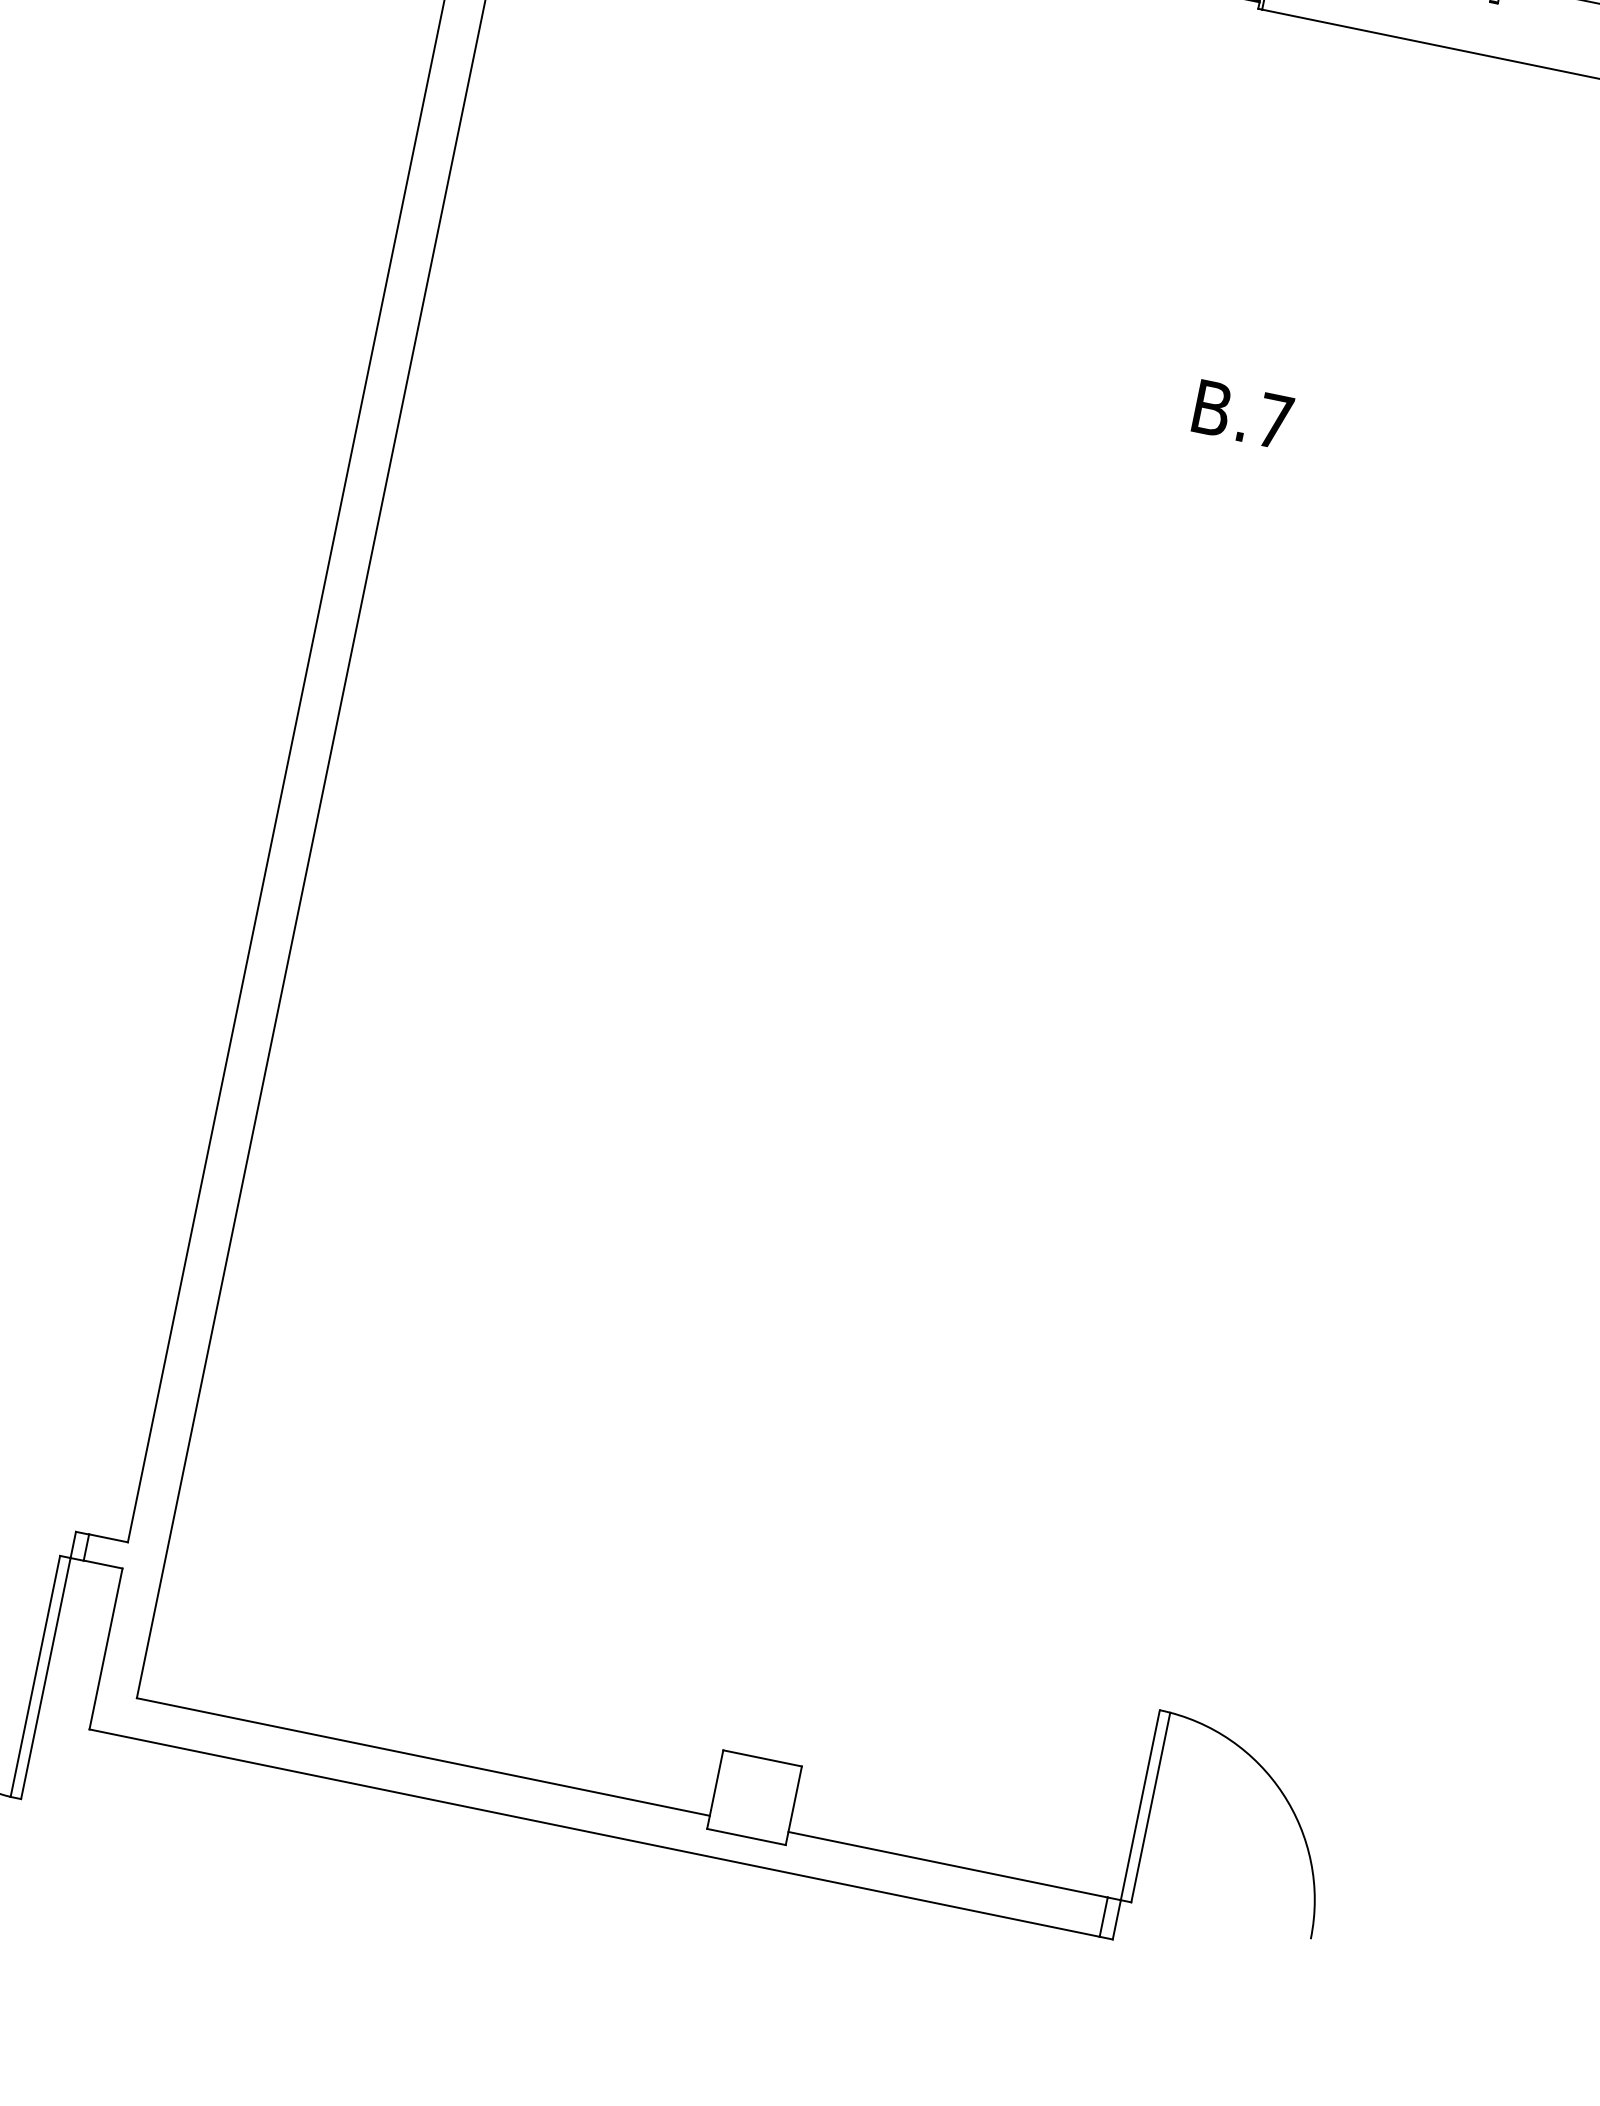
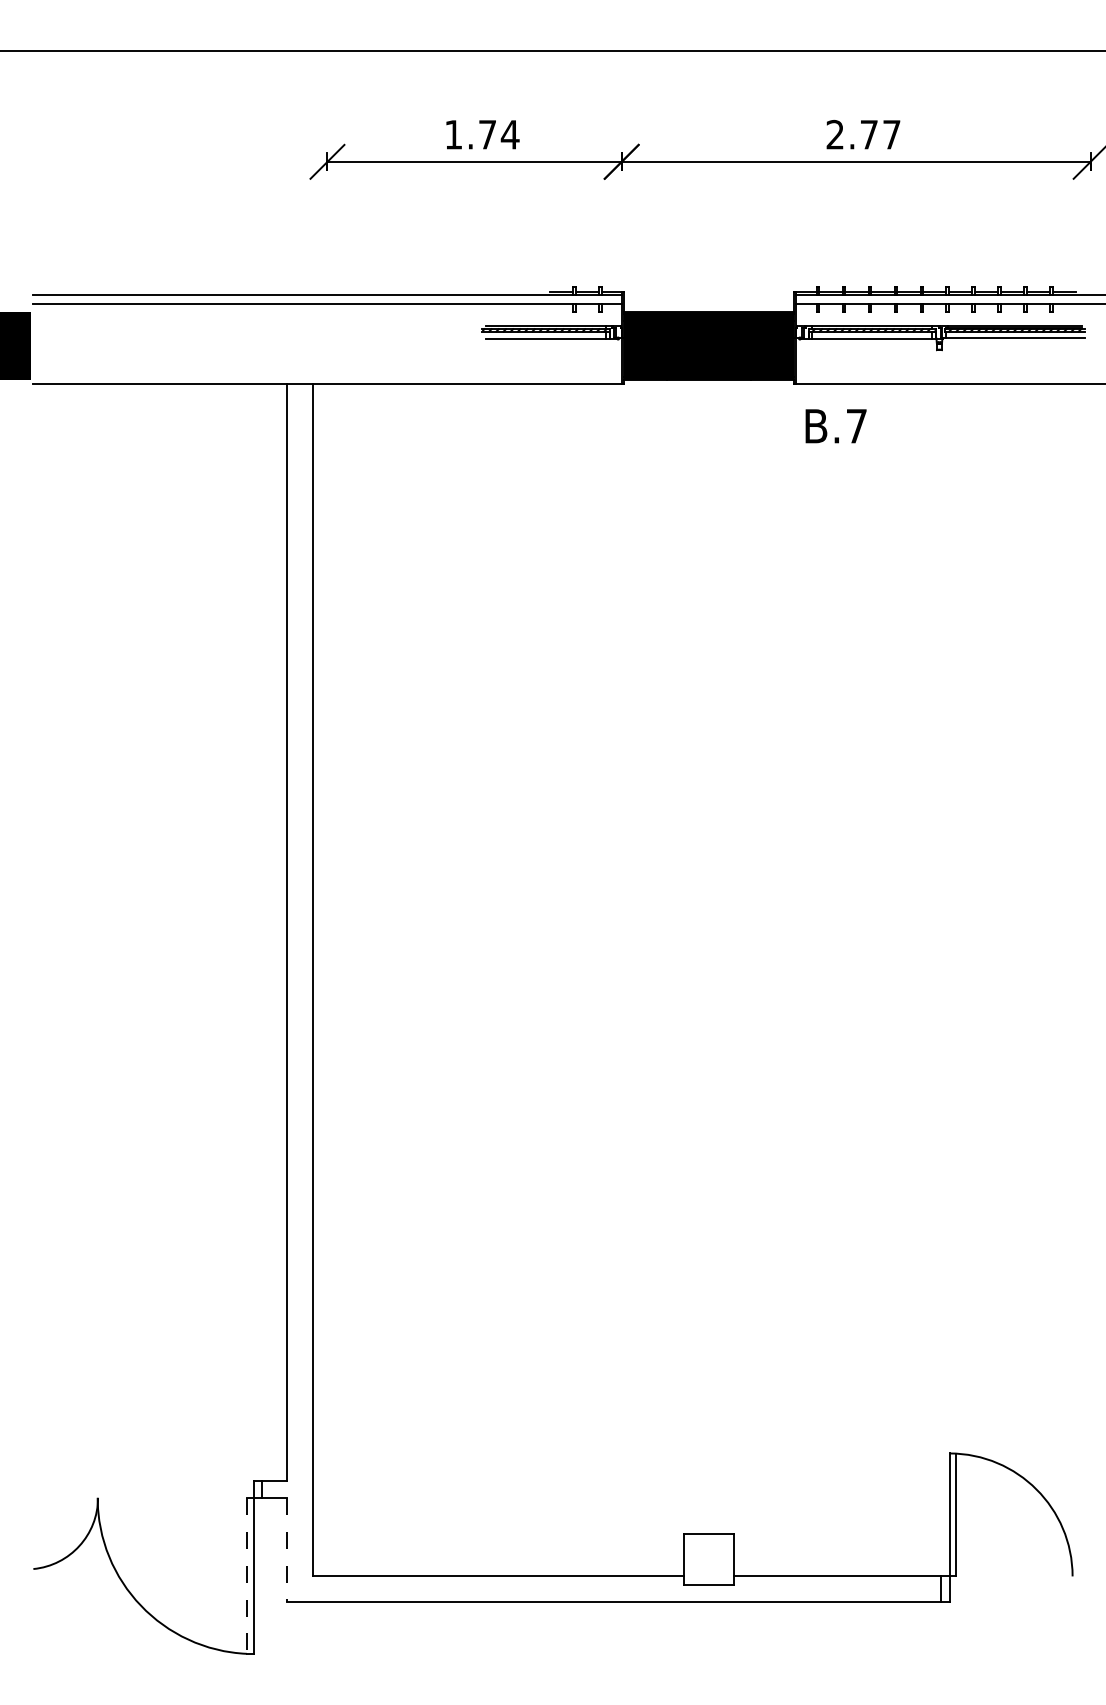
text: (1241, 414) -> (835, 426), moved
line: (106, 1650) -> (287, 1550), solid -> dashed
line: (34, 1677) -> (246, 1576), solid -> dashed

